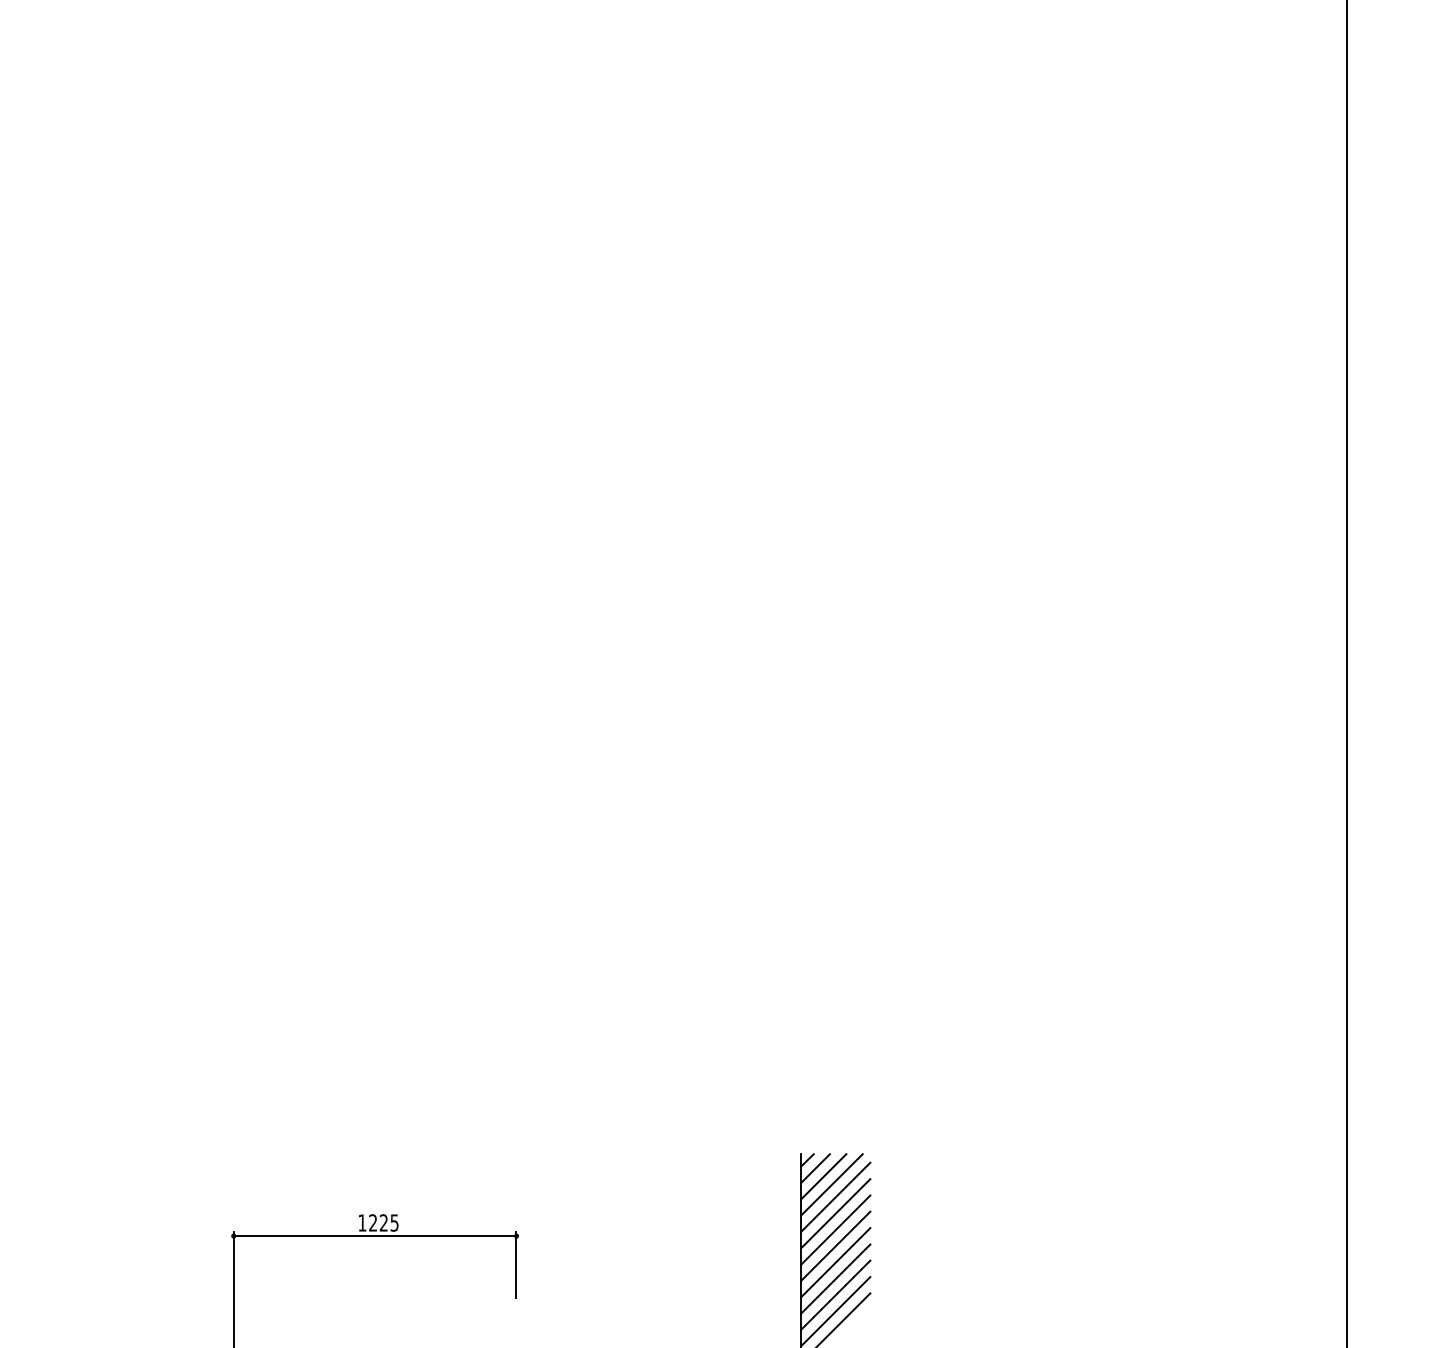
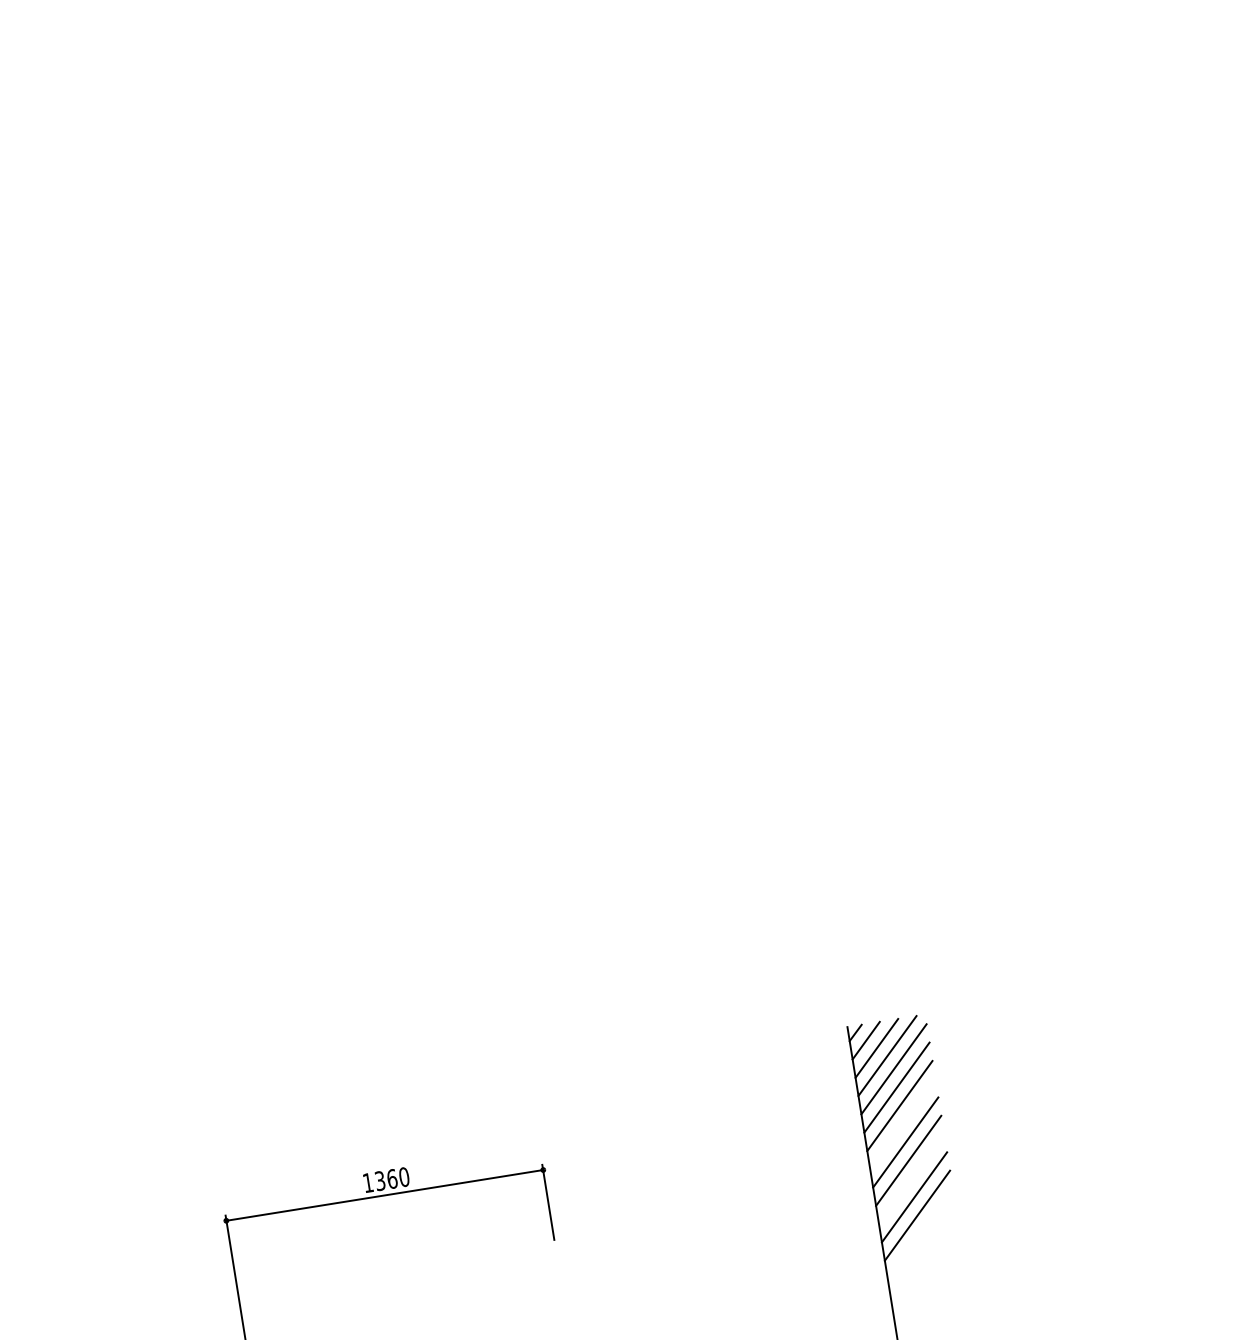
text: (383, 1222) -> (391, 1178), 1225 -> 1360
line: (835, 1245) -> (902, 1123), removed
line: (835, 1294) -> (911, 1178), removed

